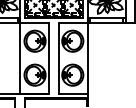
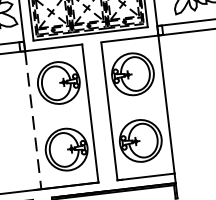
line: (19, 58) -> (32, 120), solid -> dashed

